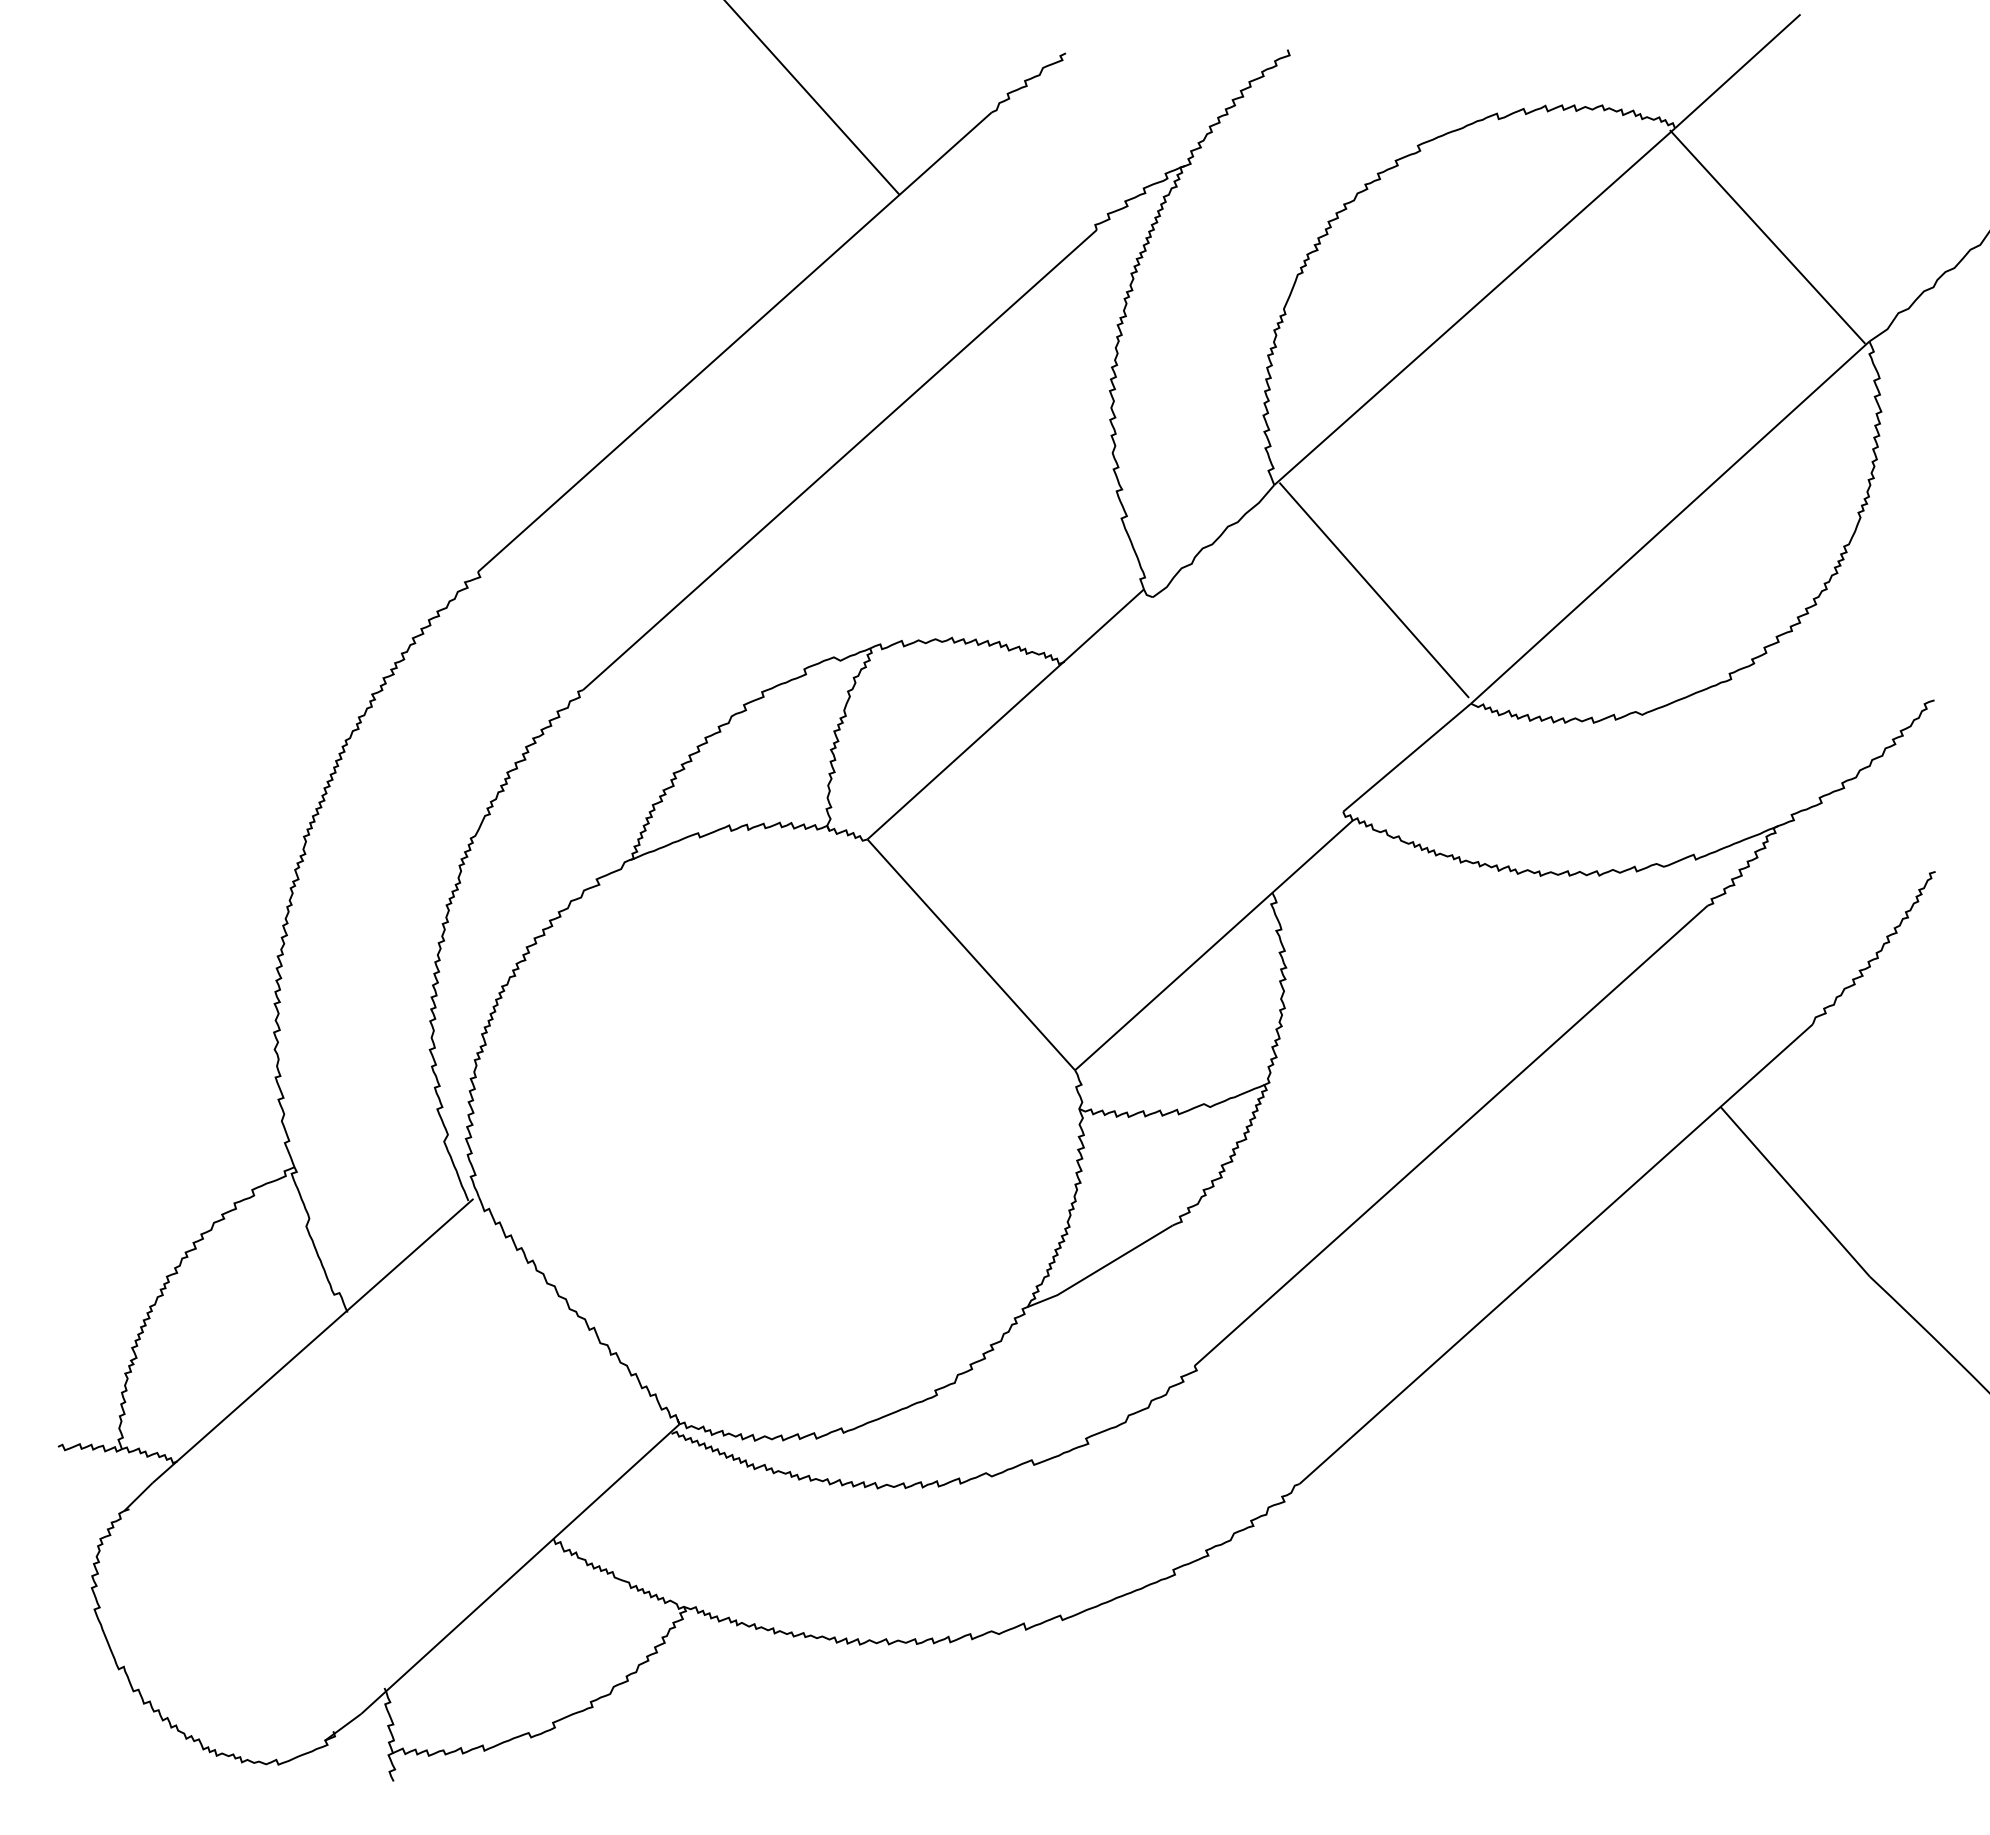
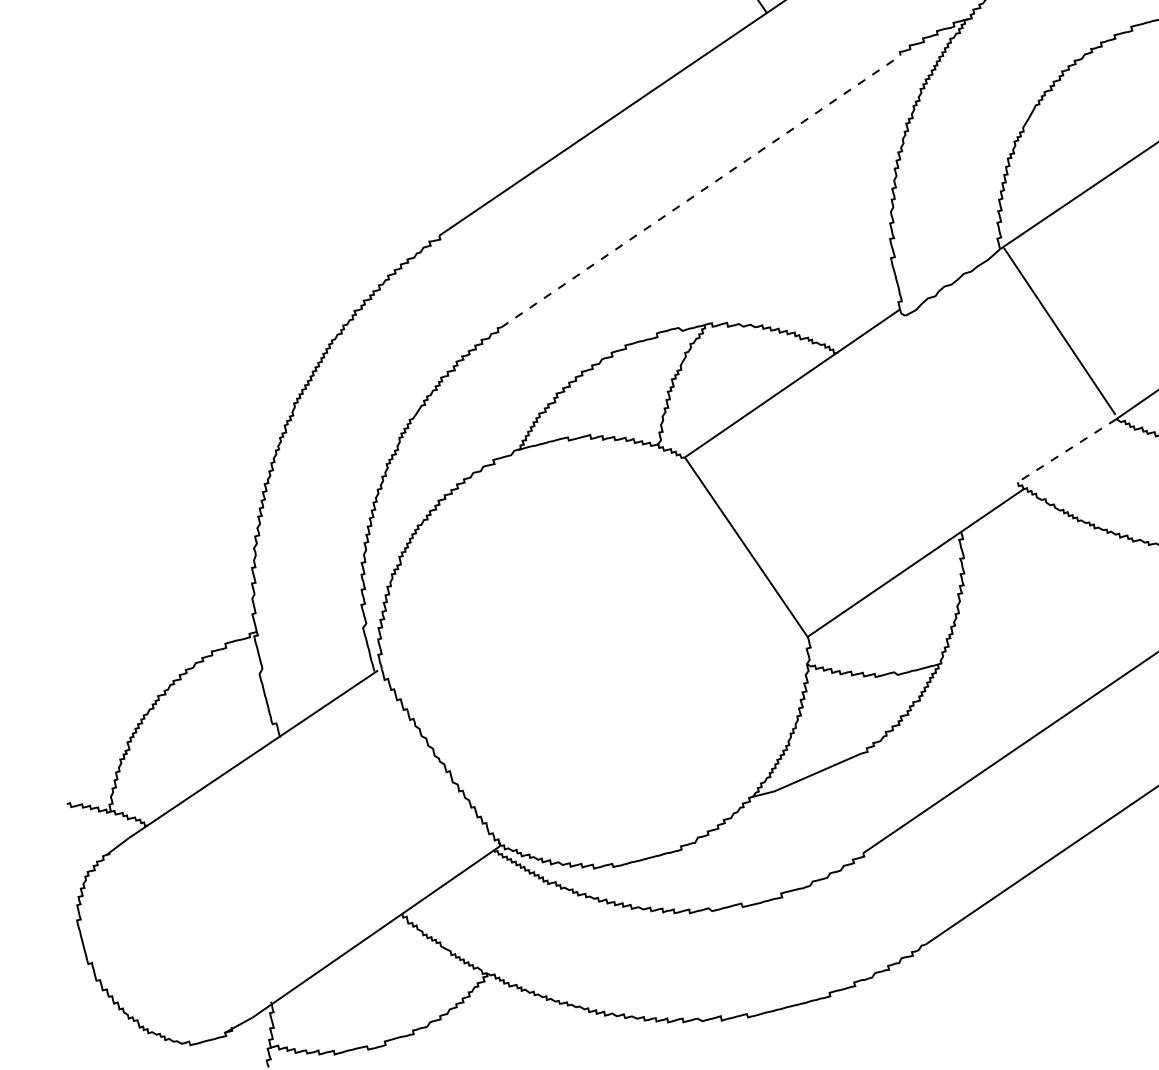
line: (839, 460) -> (700, 191), solid -> dashed
line: (1407, 757) -> (1067, 450), solid -> dashed

